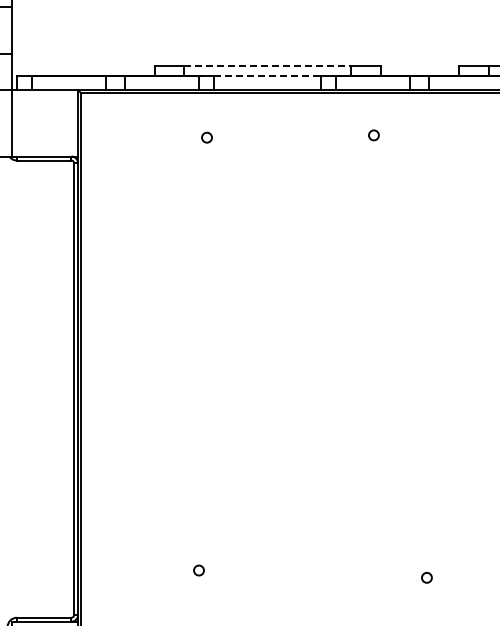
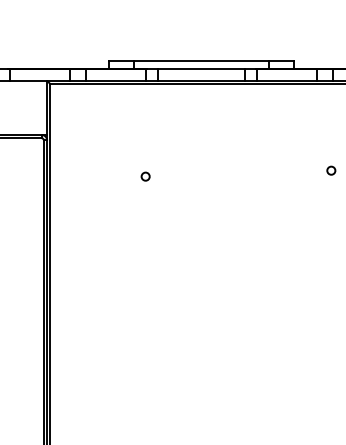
line: (268, 66) -> (202, 61), dashed -> solid
line: (268, 76) -> (202, 69), dashed -> solid
circle: (373, 135) -> (330, 170), moved
circle: (206, 137) -> (145, 176), moved

